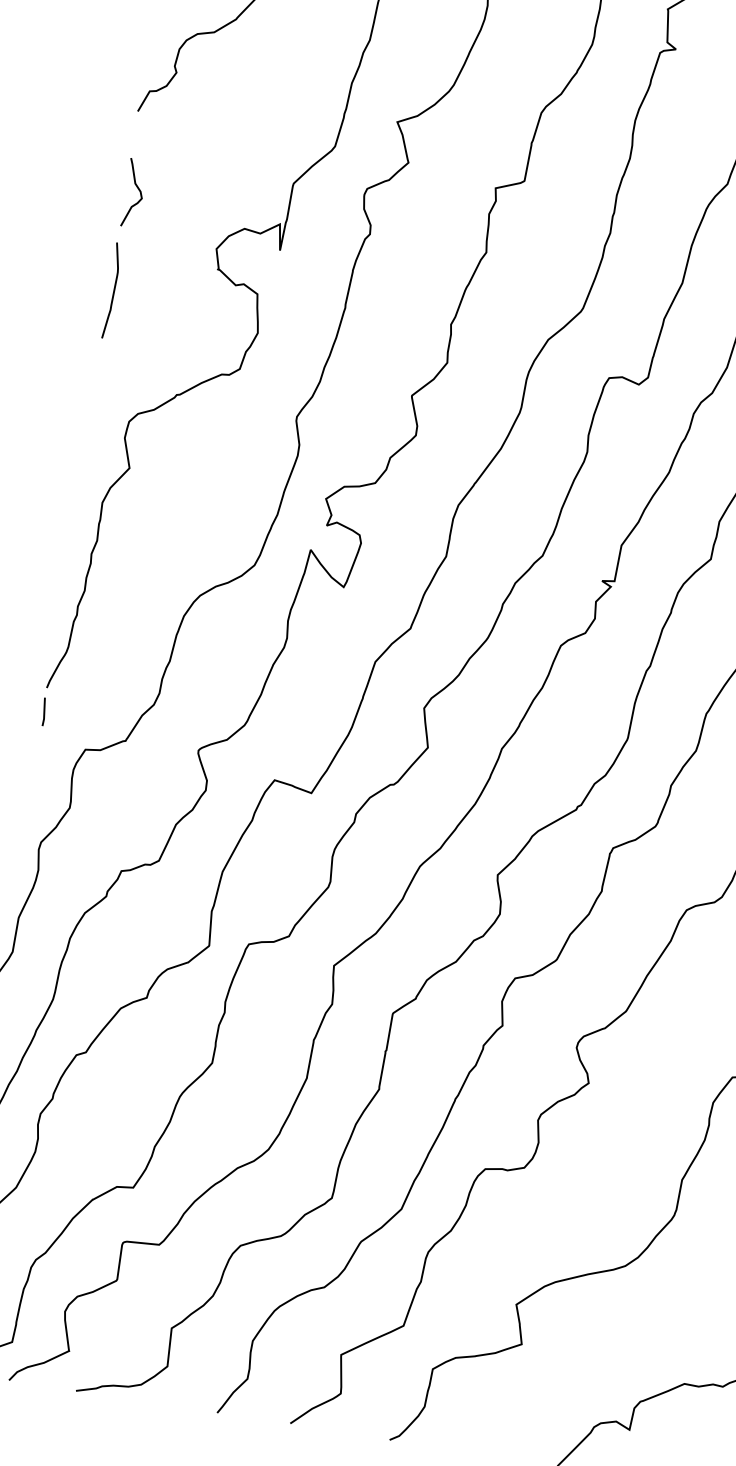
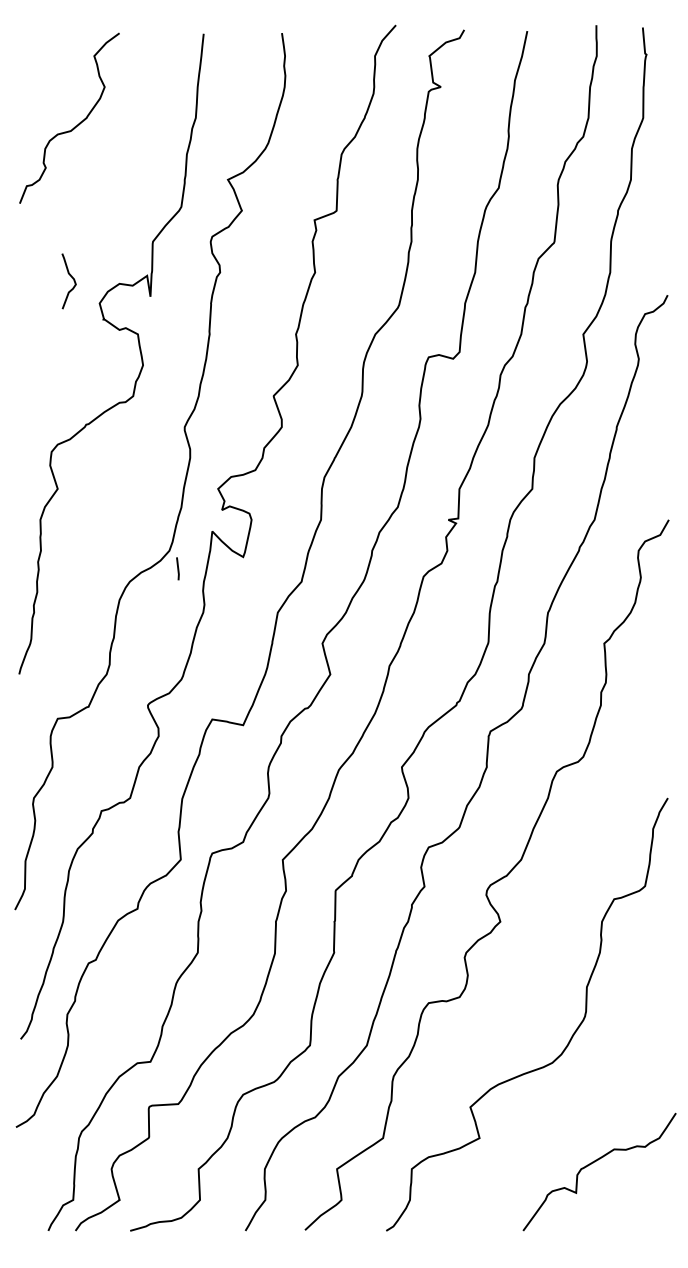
curve: (138, 191) -> (72, 279), moved
curve: (113, 290) -> (22, 349), removed
line: (43, 711) -> (177, 568), moved

